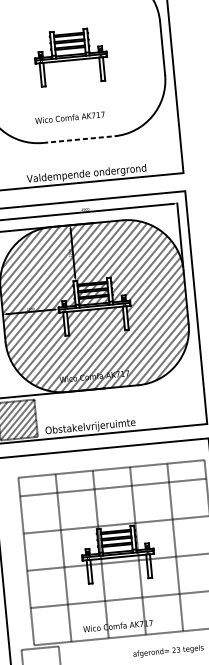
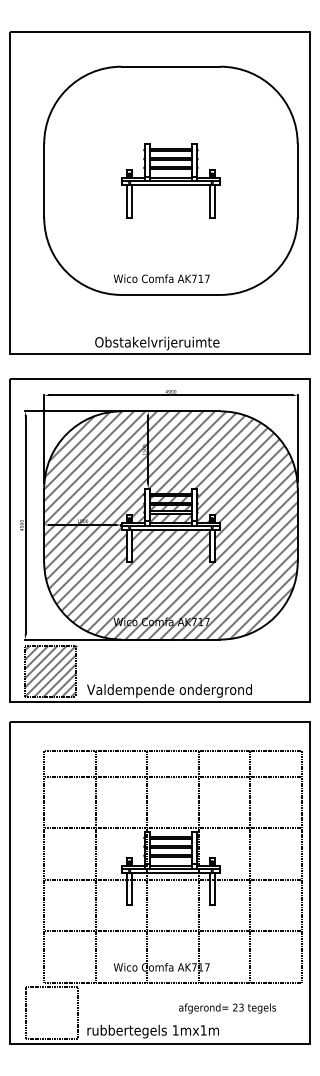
text: (69, 117) -> (161, 278), moved
line: (79, 139) -> (171, 294), dashed -> solid
text: (86, 174) -> (176, 343), Valdempende ondergrond -> Obstakelvrijeruimte
text: (104, 425) -> (169, 690), Obstakelvrijeruimte -> Valdempende ondergrond

